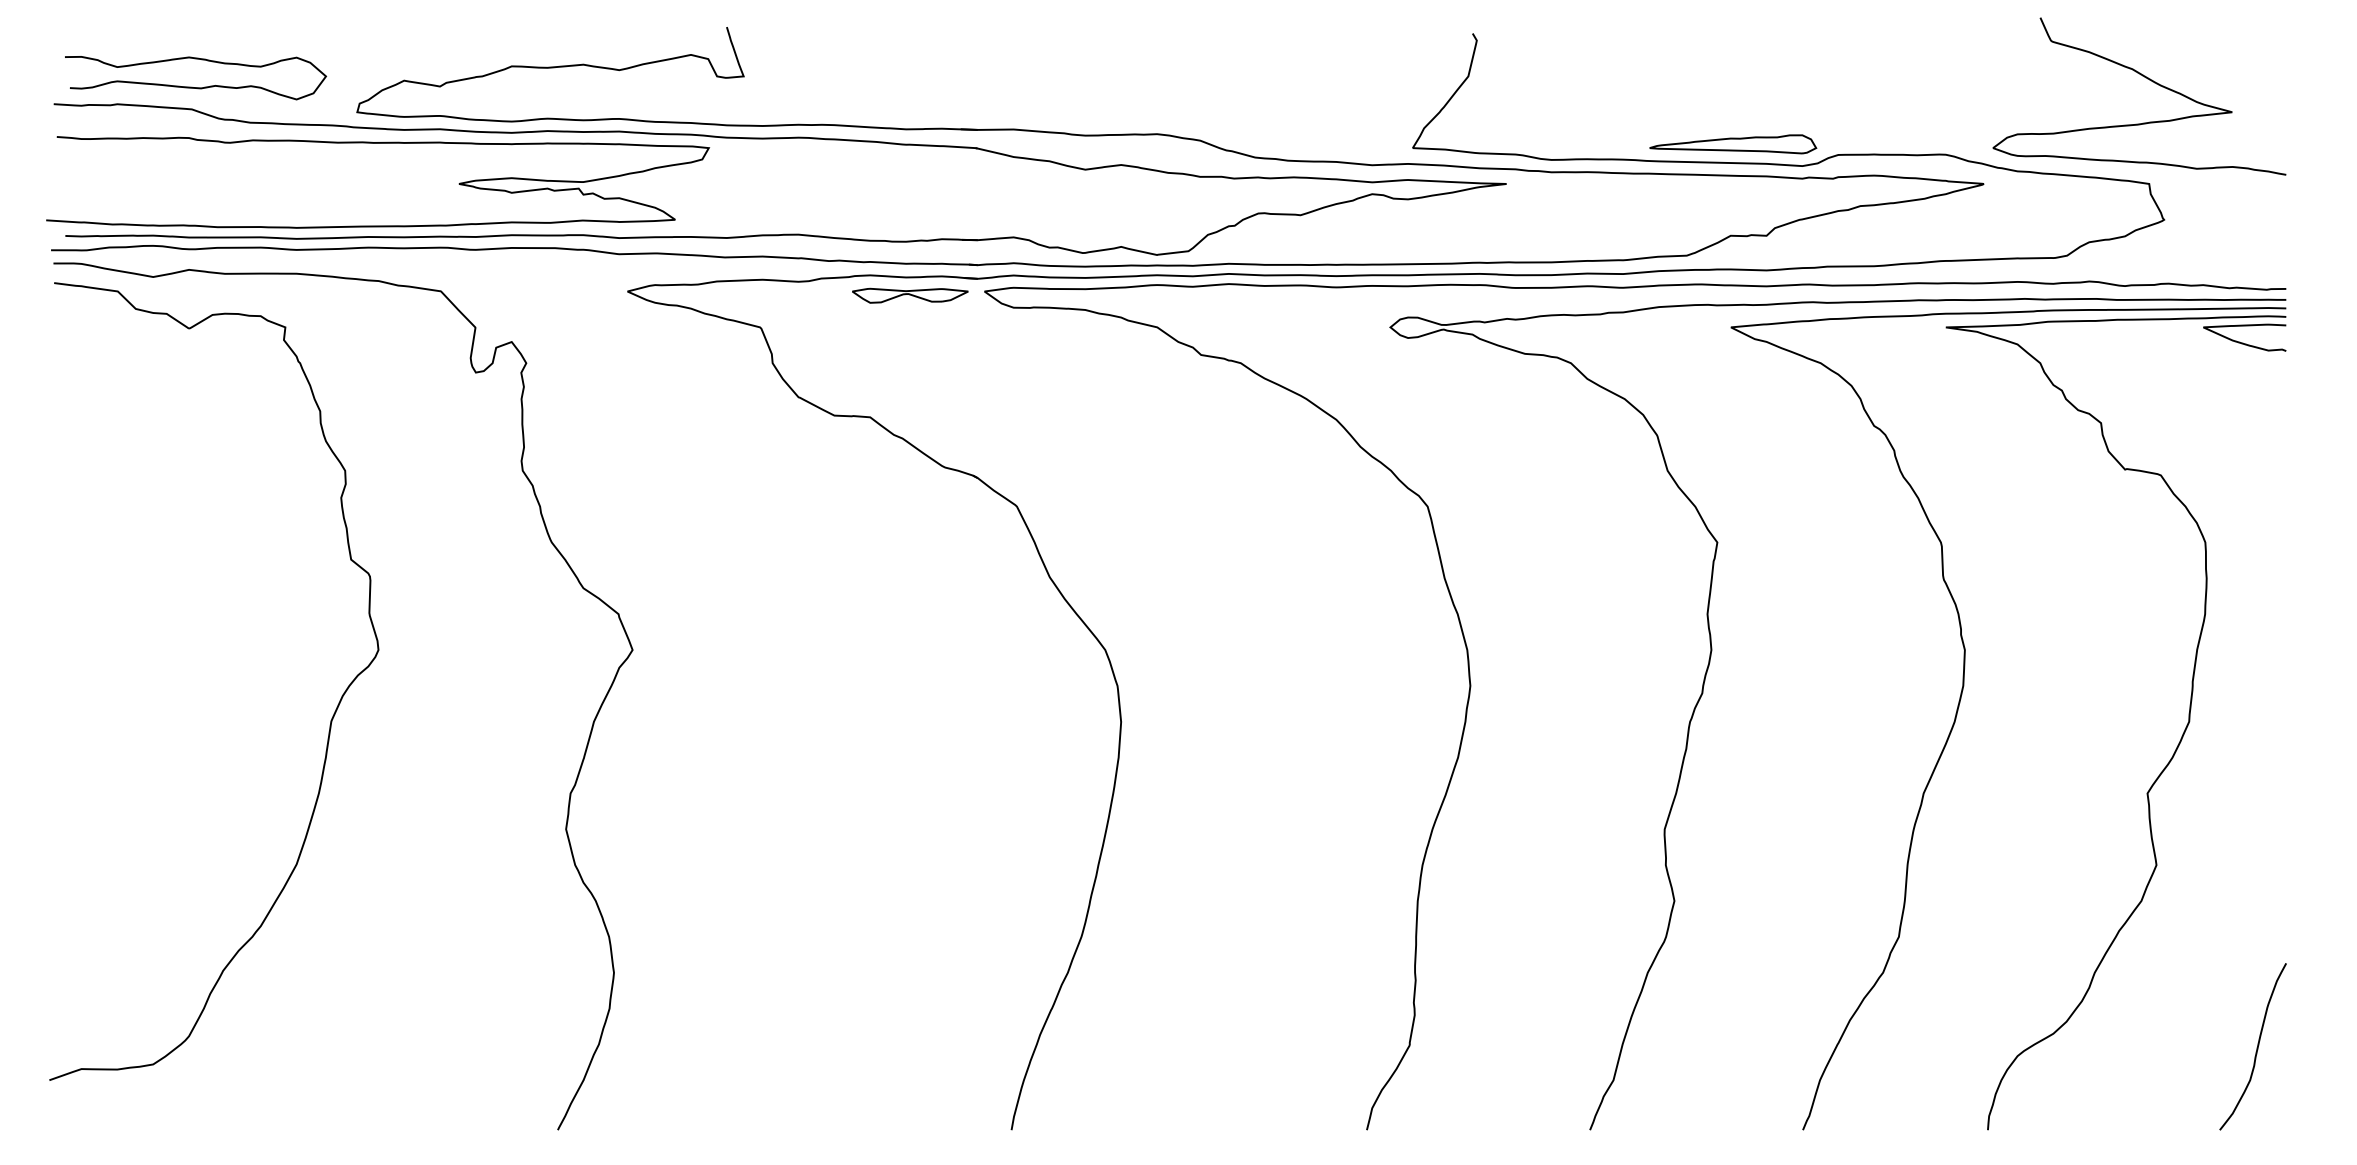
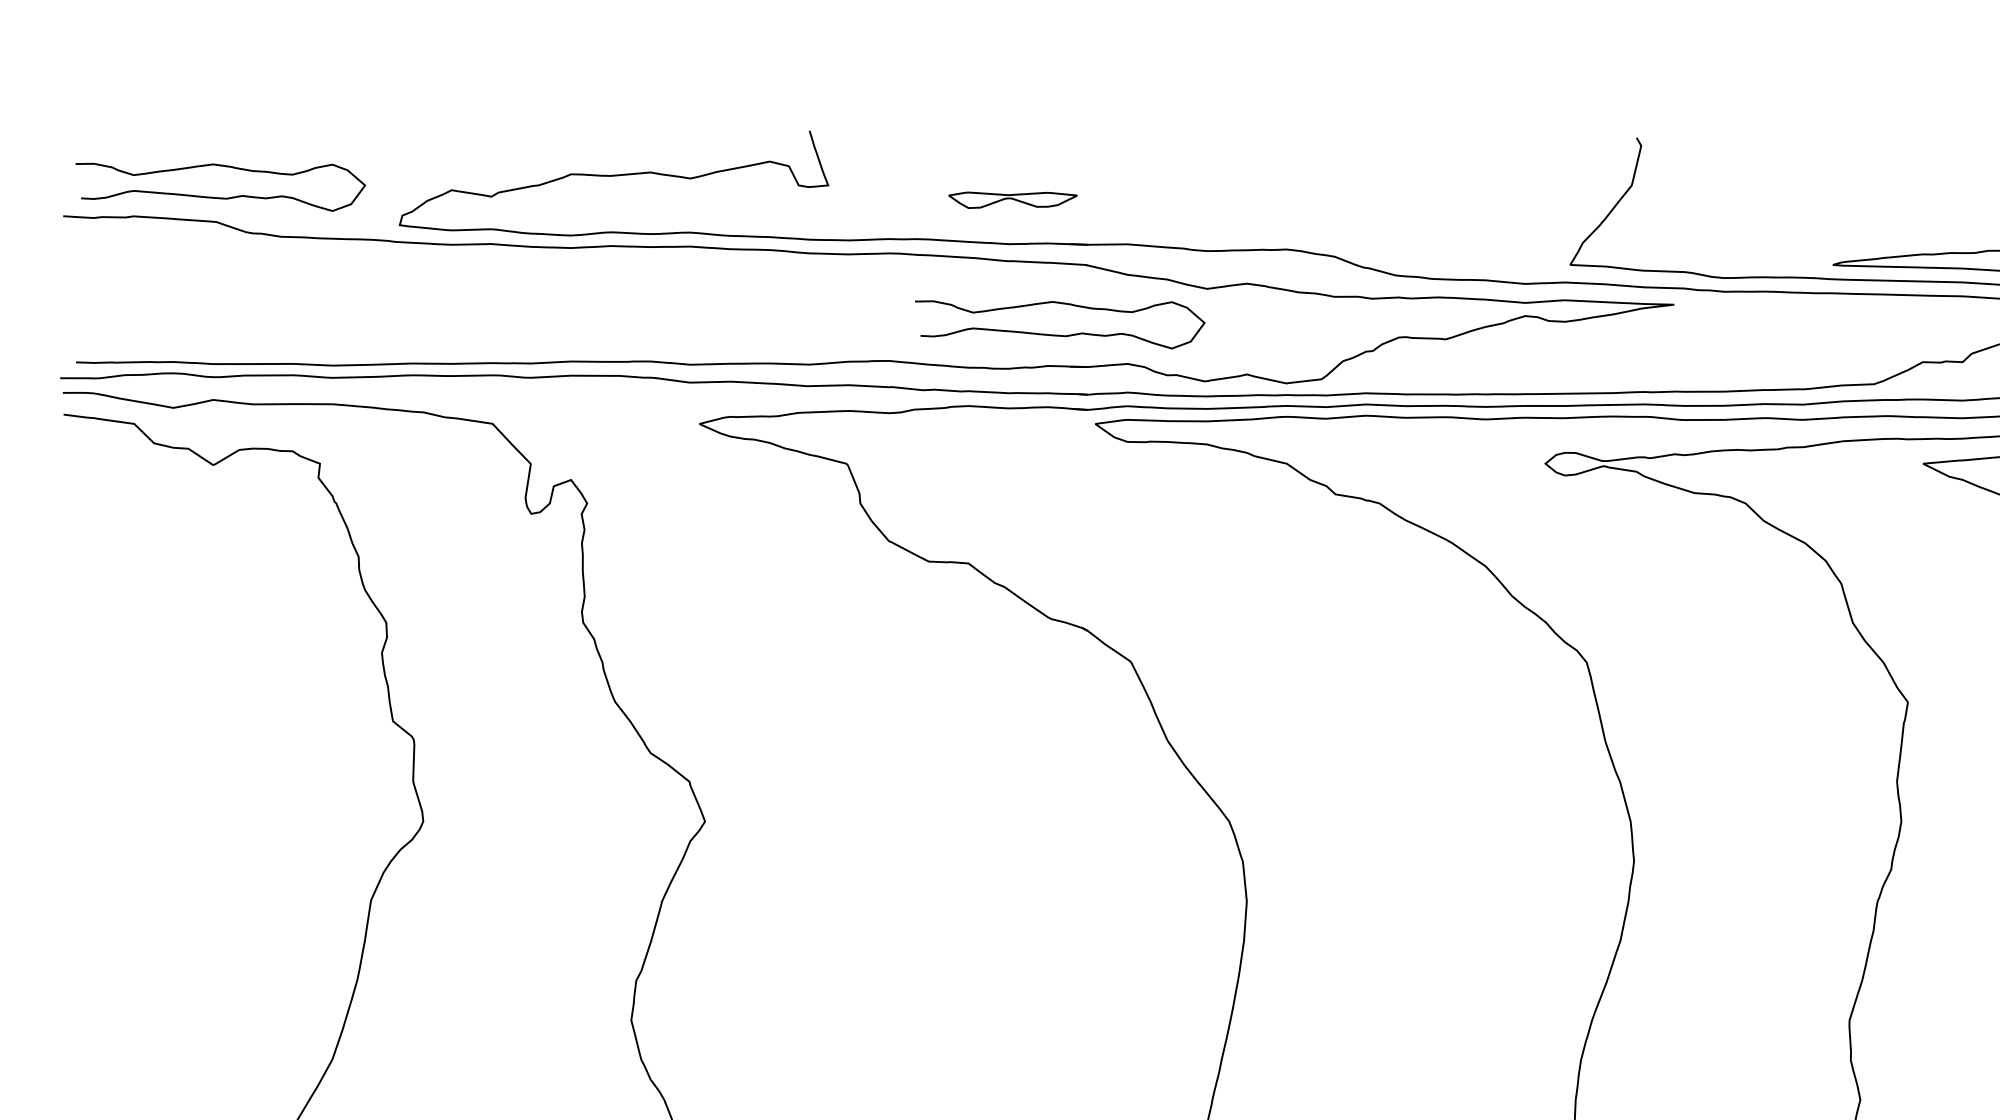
curve: (378, 143) -> (423, 259), removed
curve: (949, 210) -> (1056, 334), added
part: (910, 295) -> (1013, 199), moved

